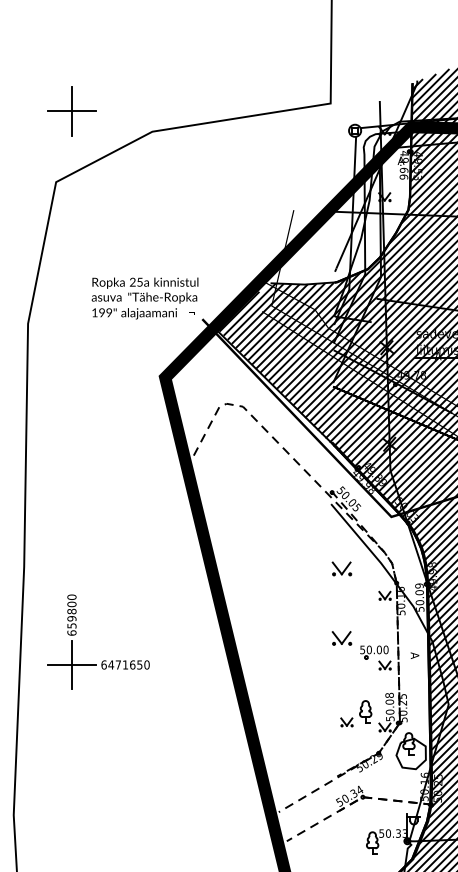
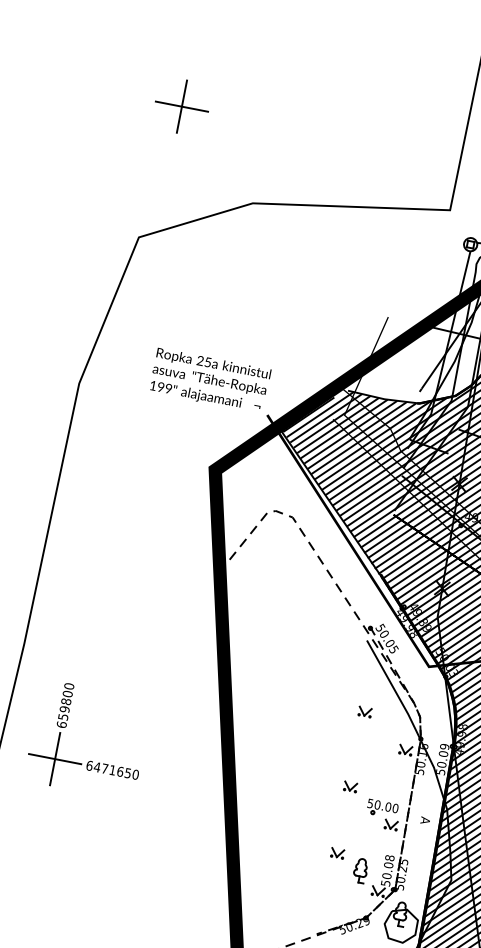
part: (71, 111) -> (181, 106), moved
part: (341, 568) -> (364, 711), size x0.62
part: (341, 638) -> (350, 786), size x0.62
part: (346, 722) -> (337, 853), moved

